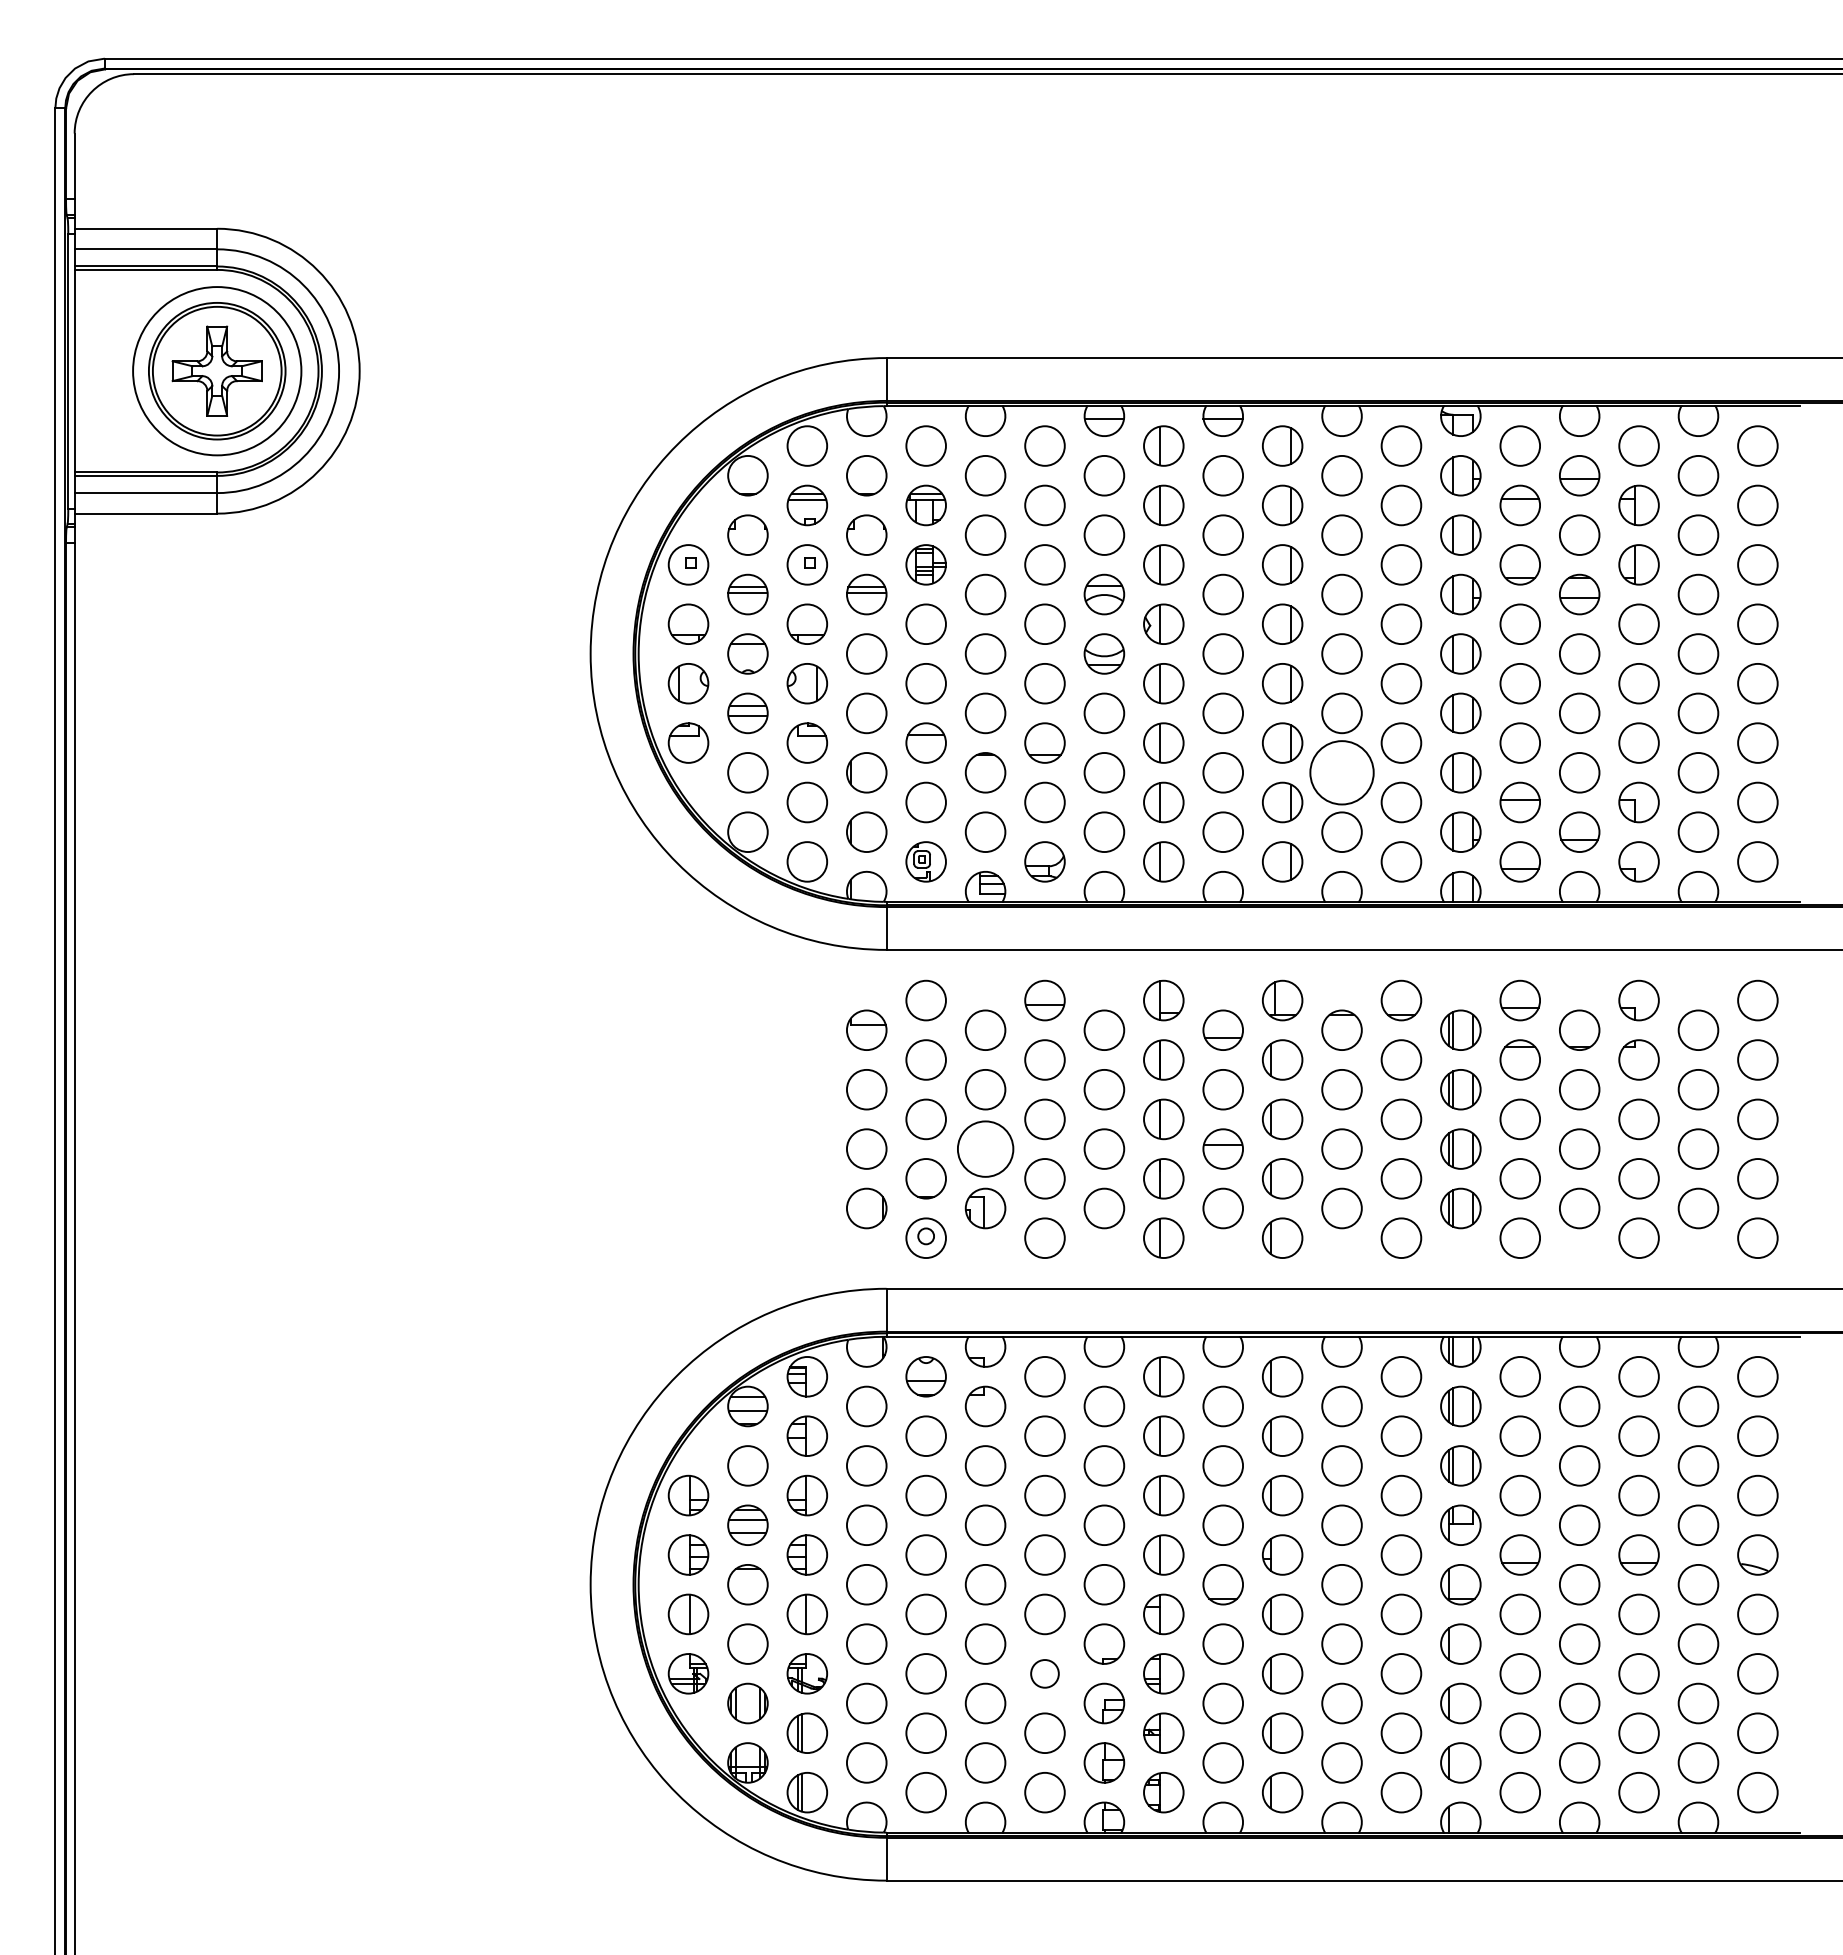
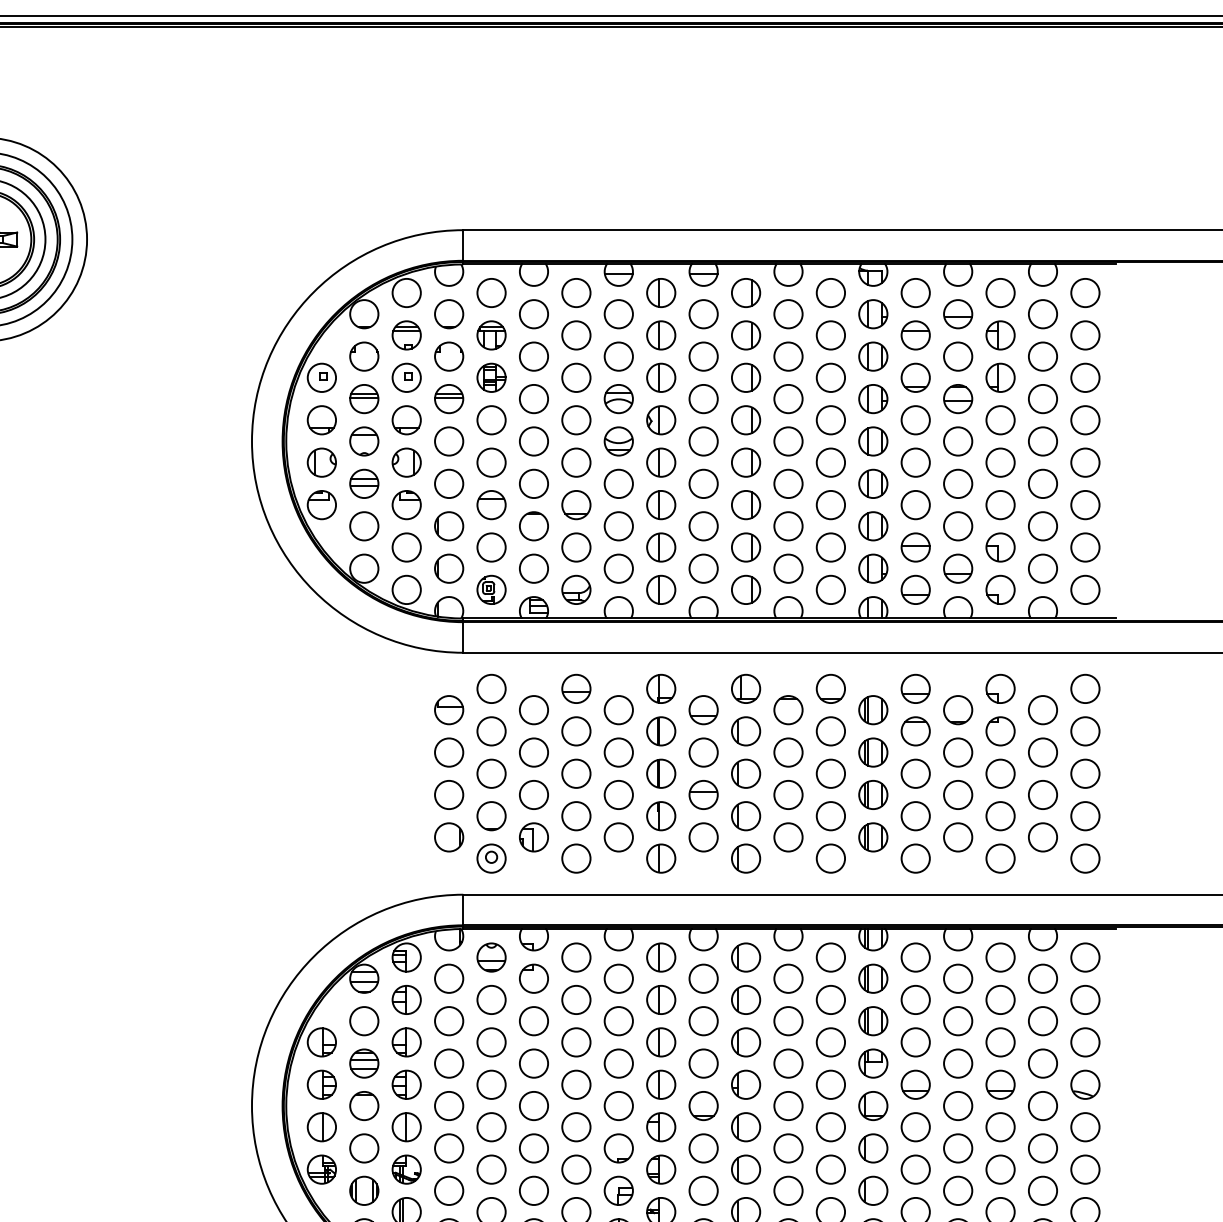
circle: (1341, 772) -> (788, 526), size x0.62
circle: (985, 1148) -> (533, 794), size x0.71
circle: (1044, 1673) -> (576, 1169), size x1.43

